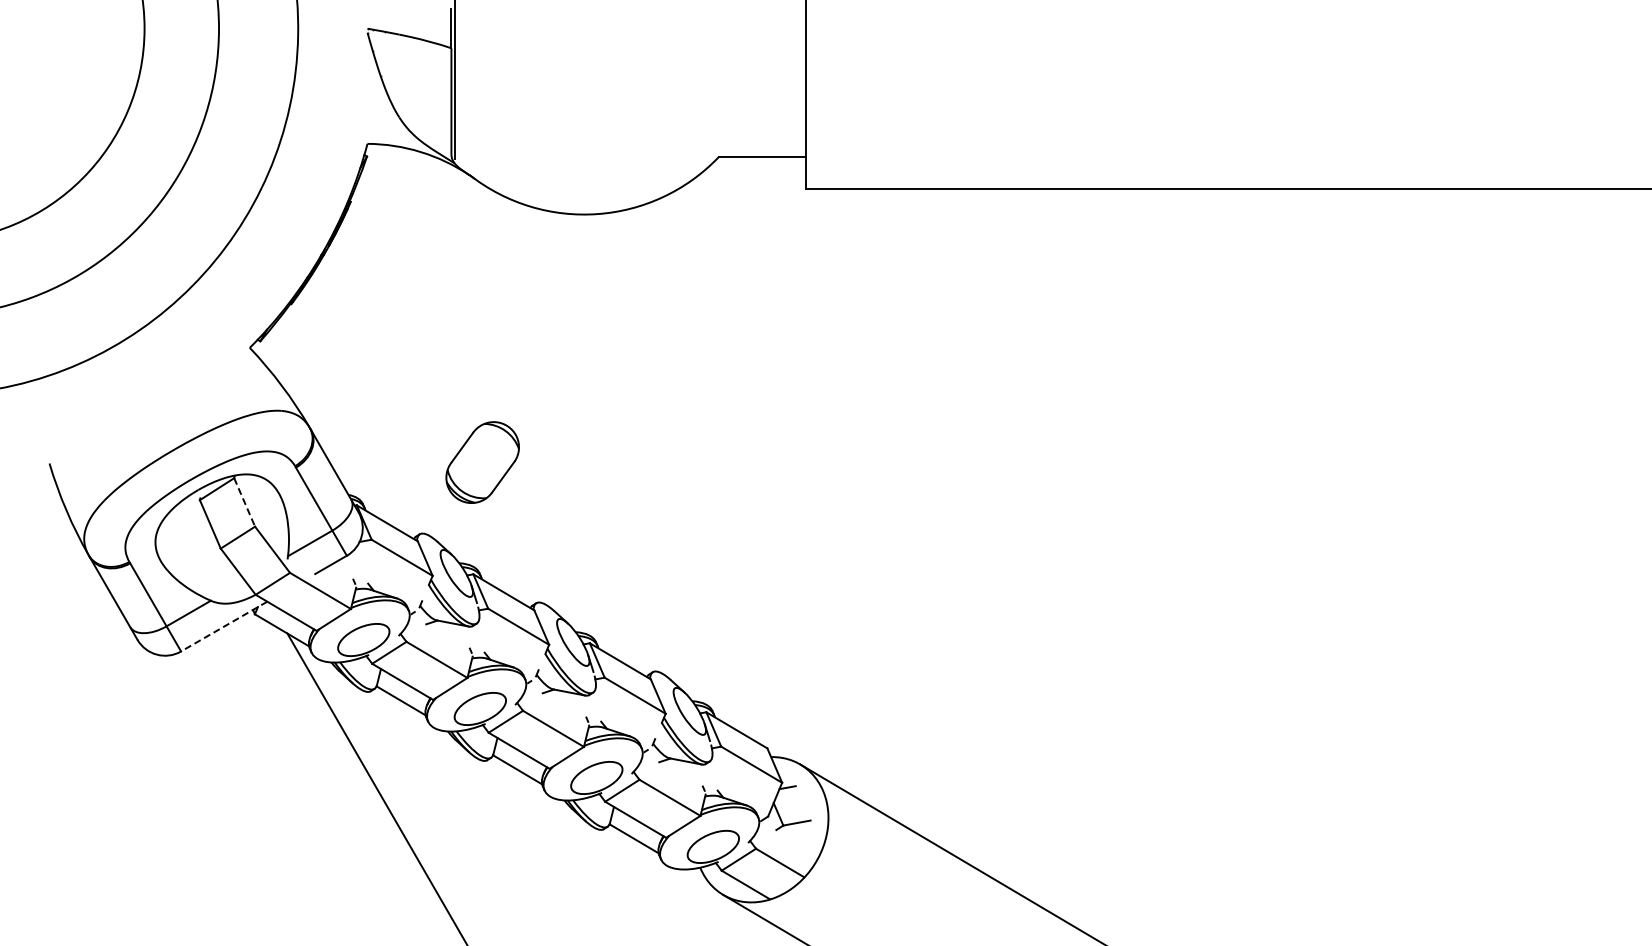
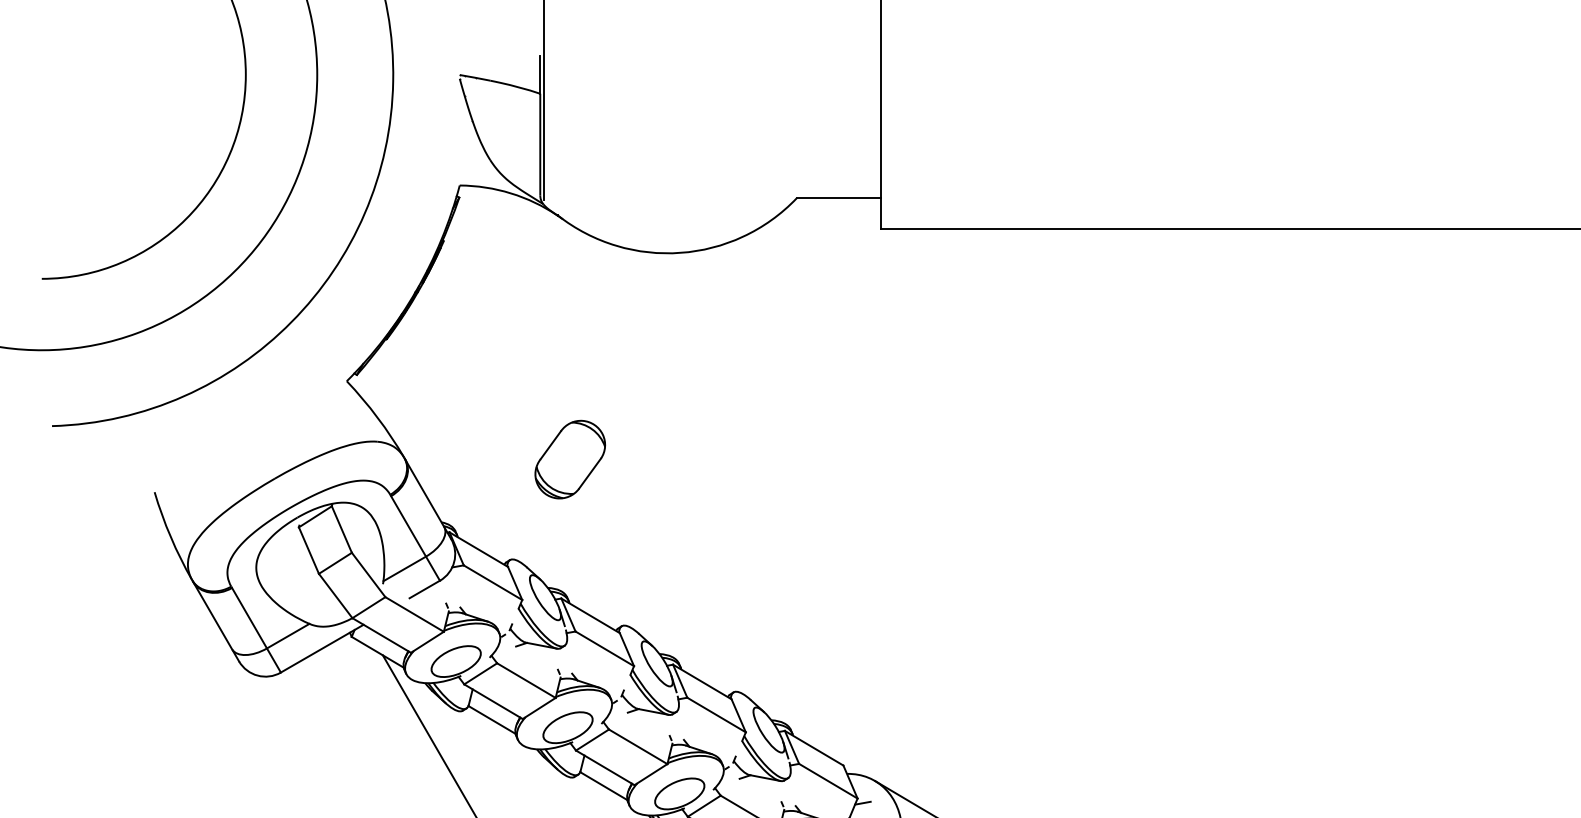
part: (482, 462) -> (570, 459), moved
line: (244, 502) -> (341, 529), dashed -> solid
line: (224, 626) -> (322, 648), dashed -> solid

